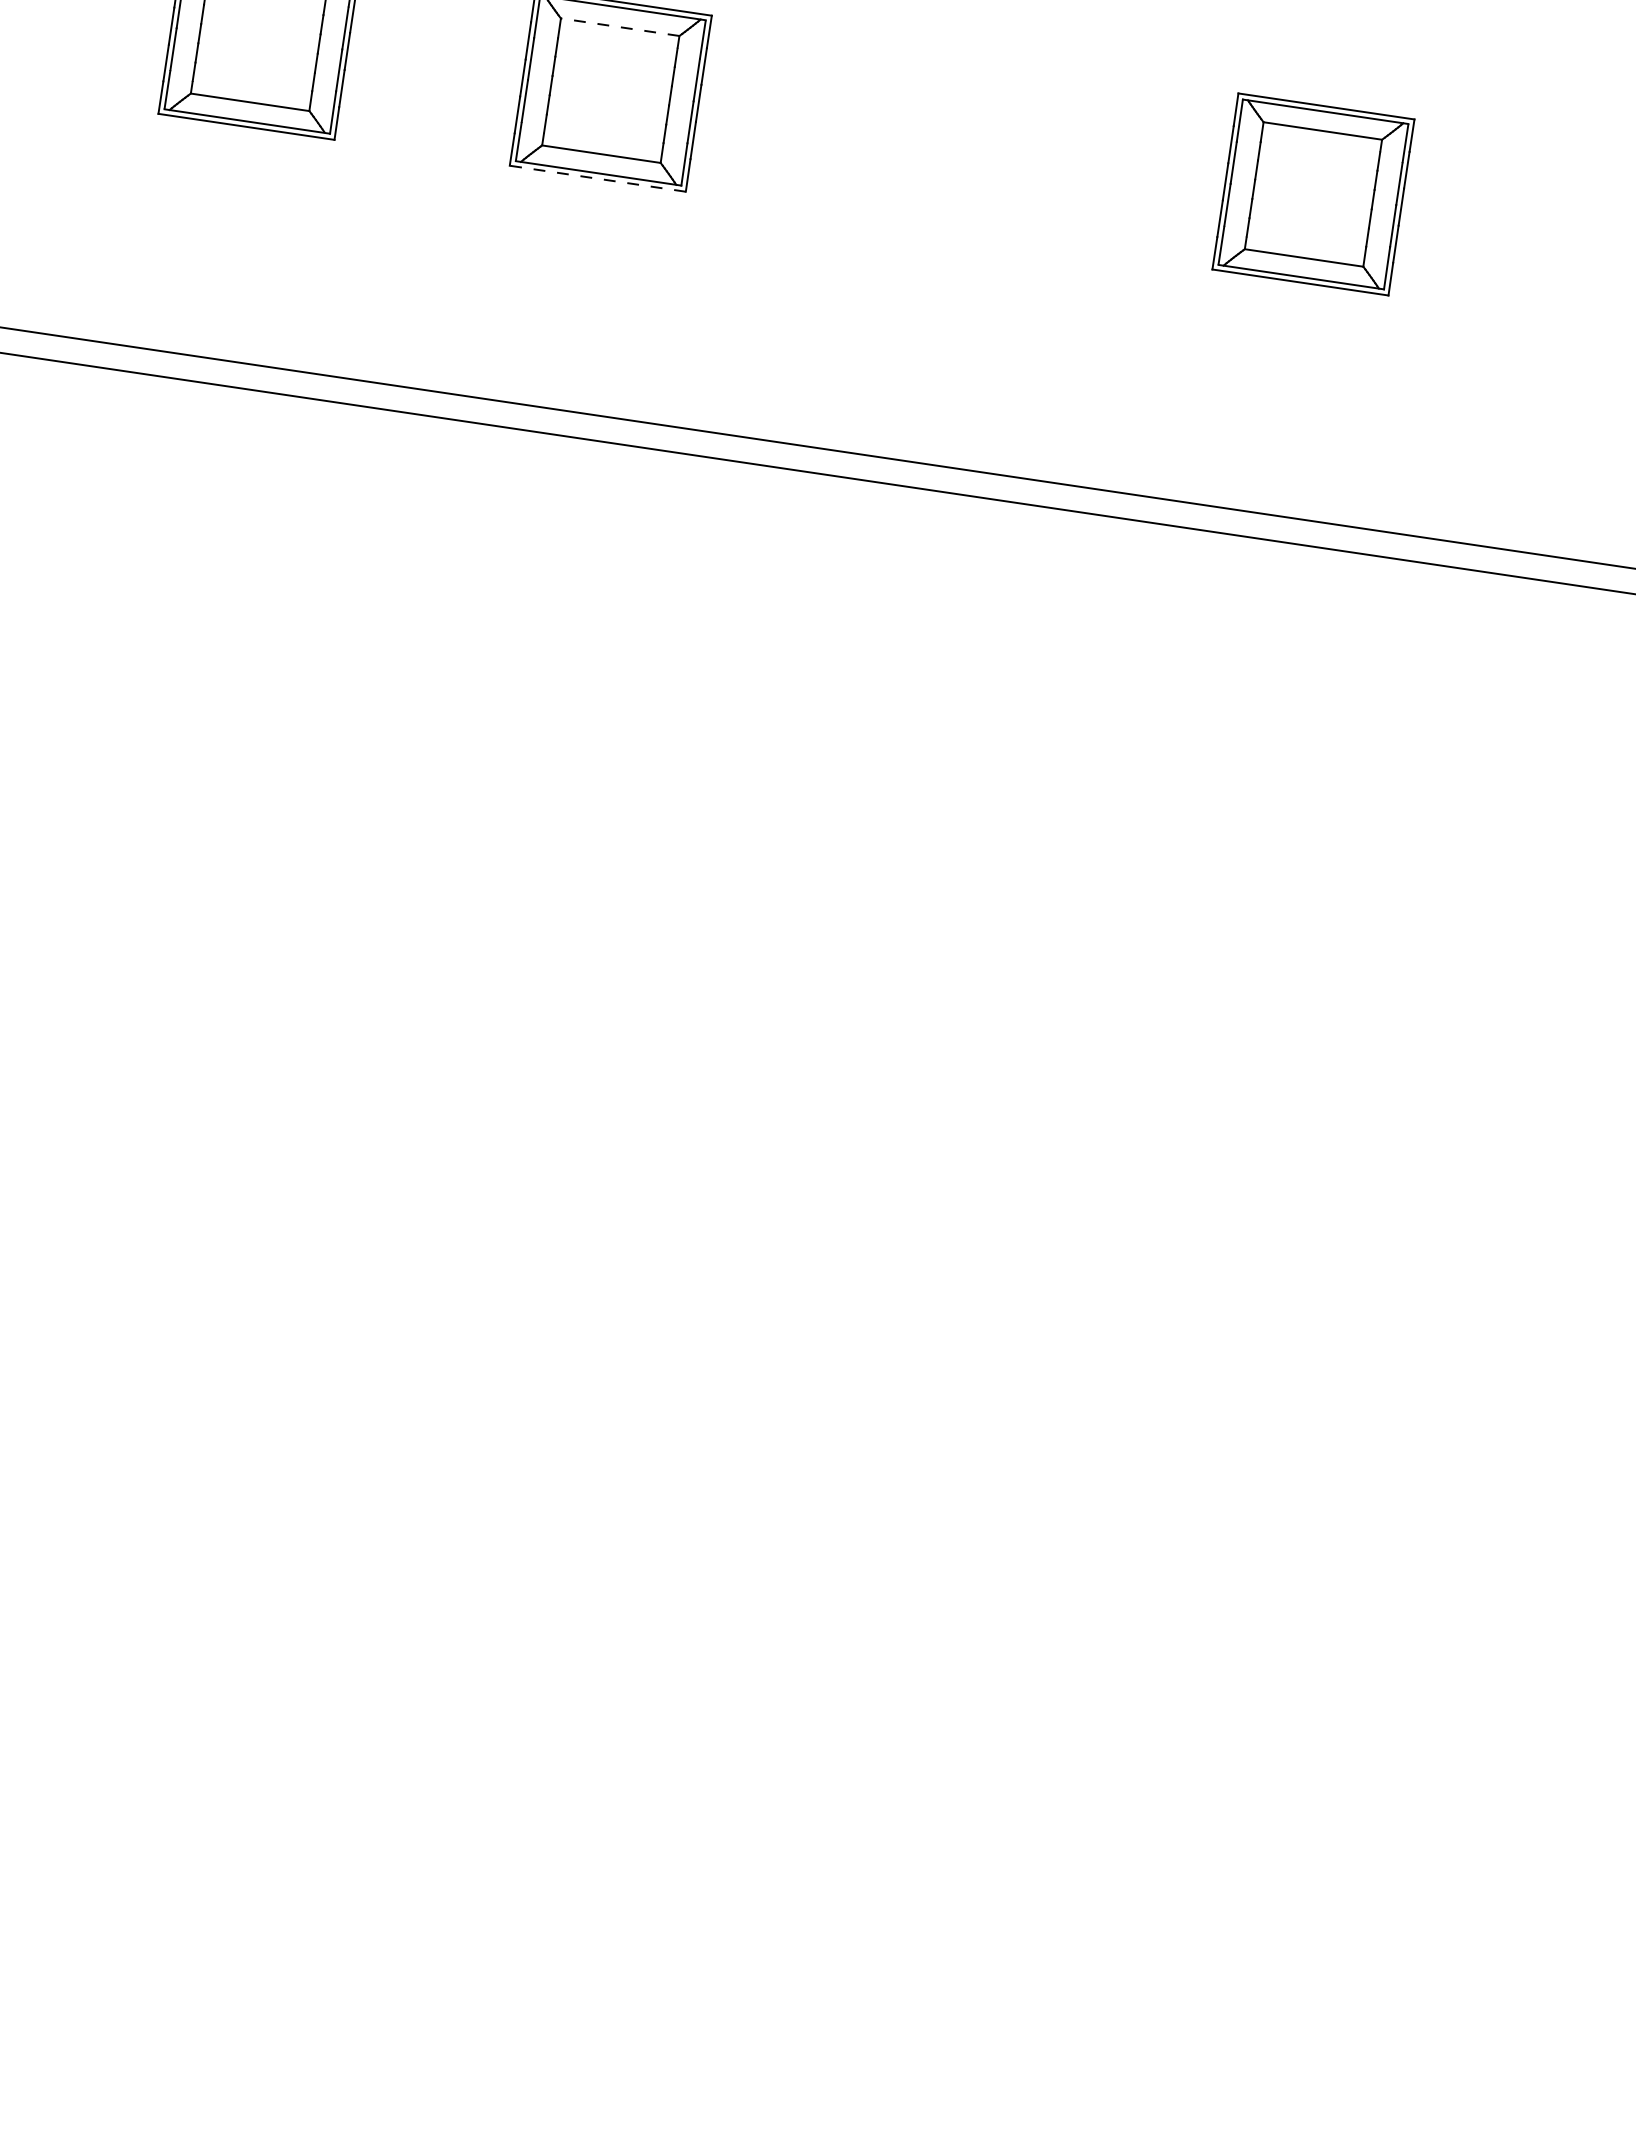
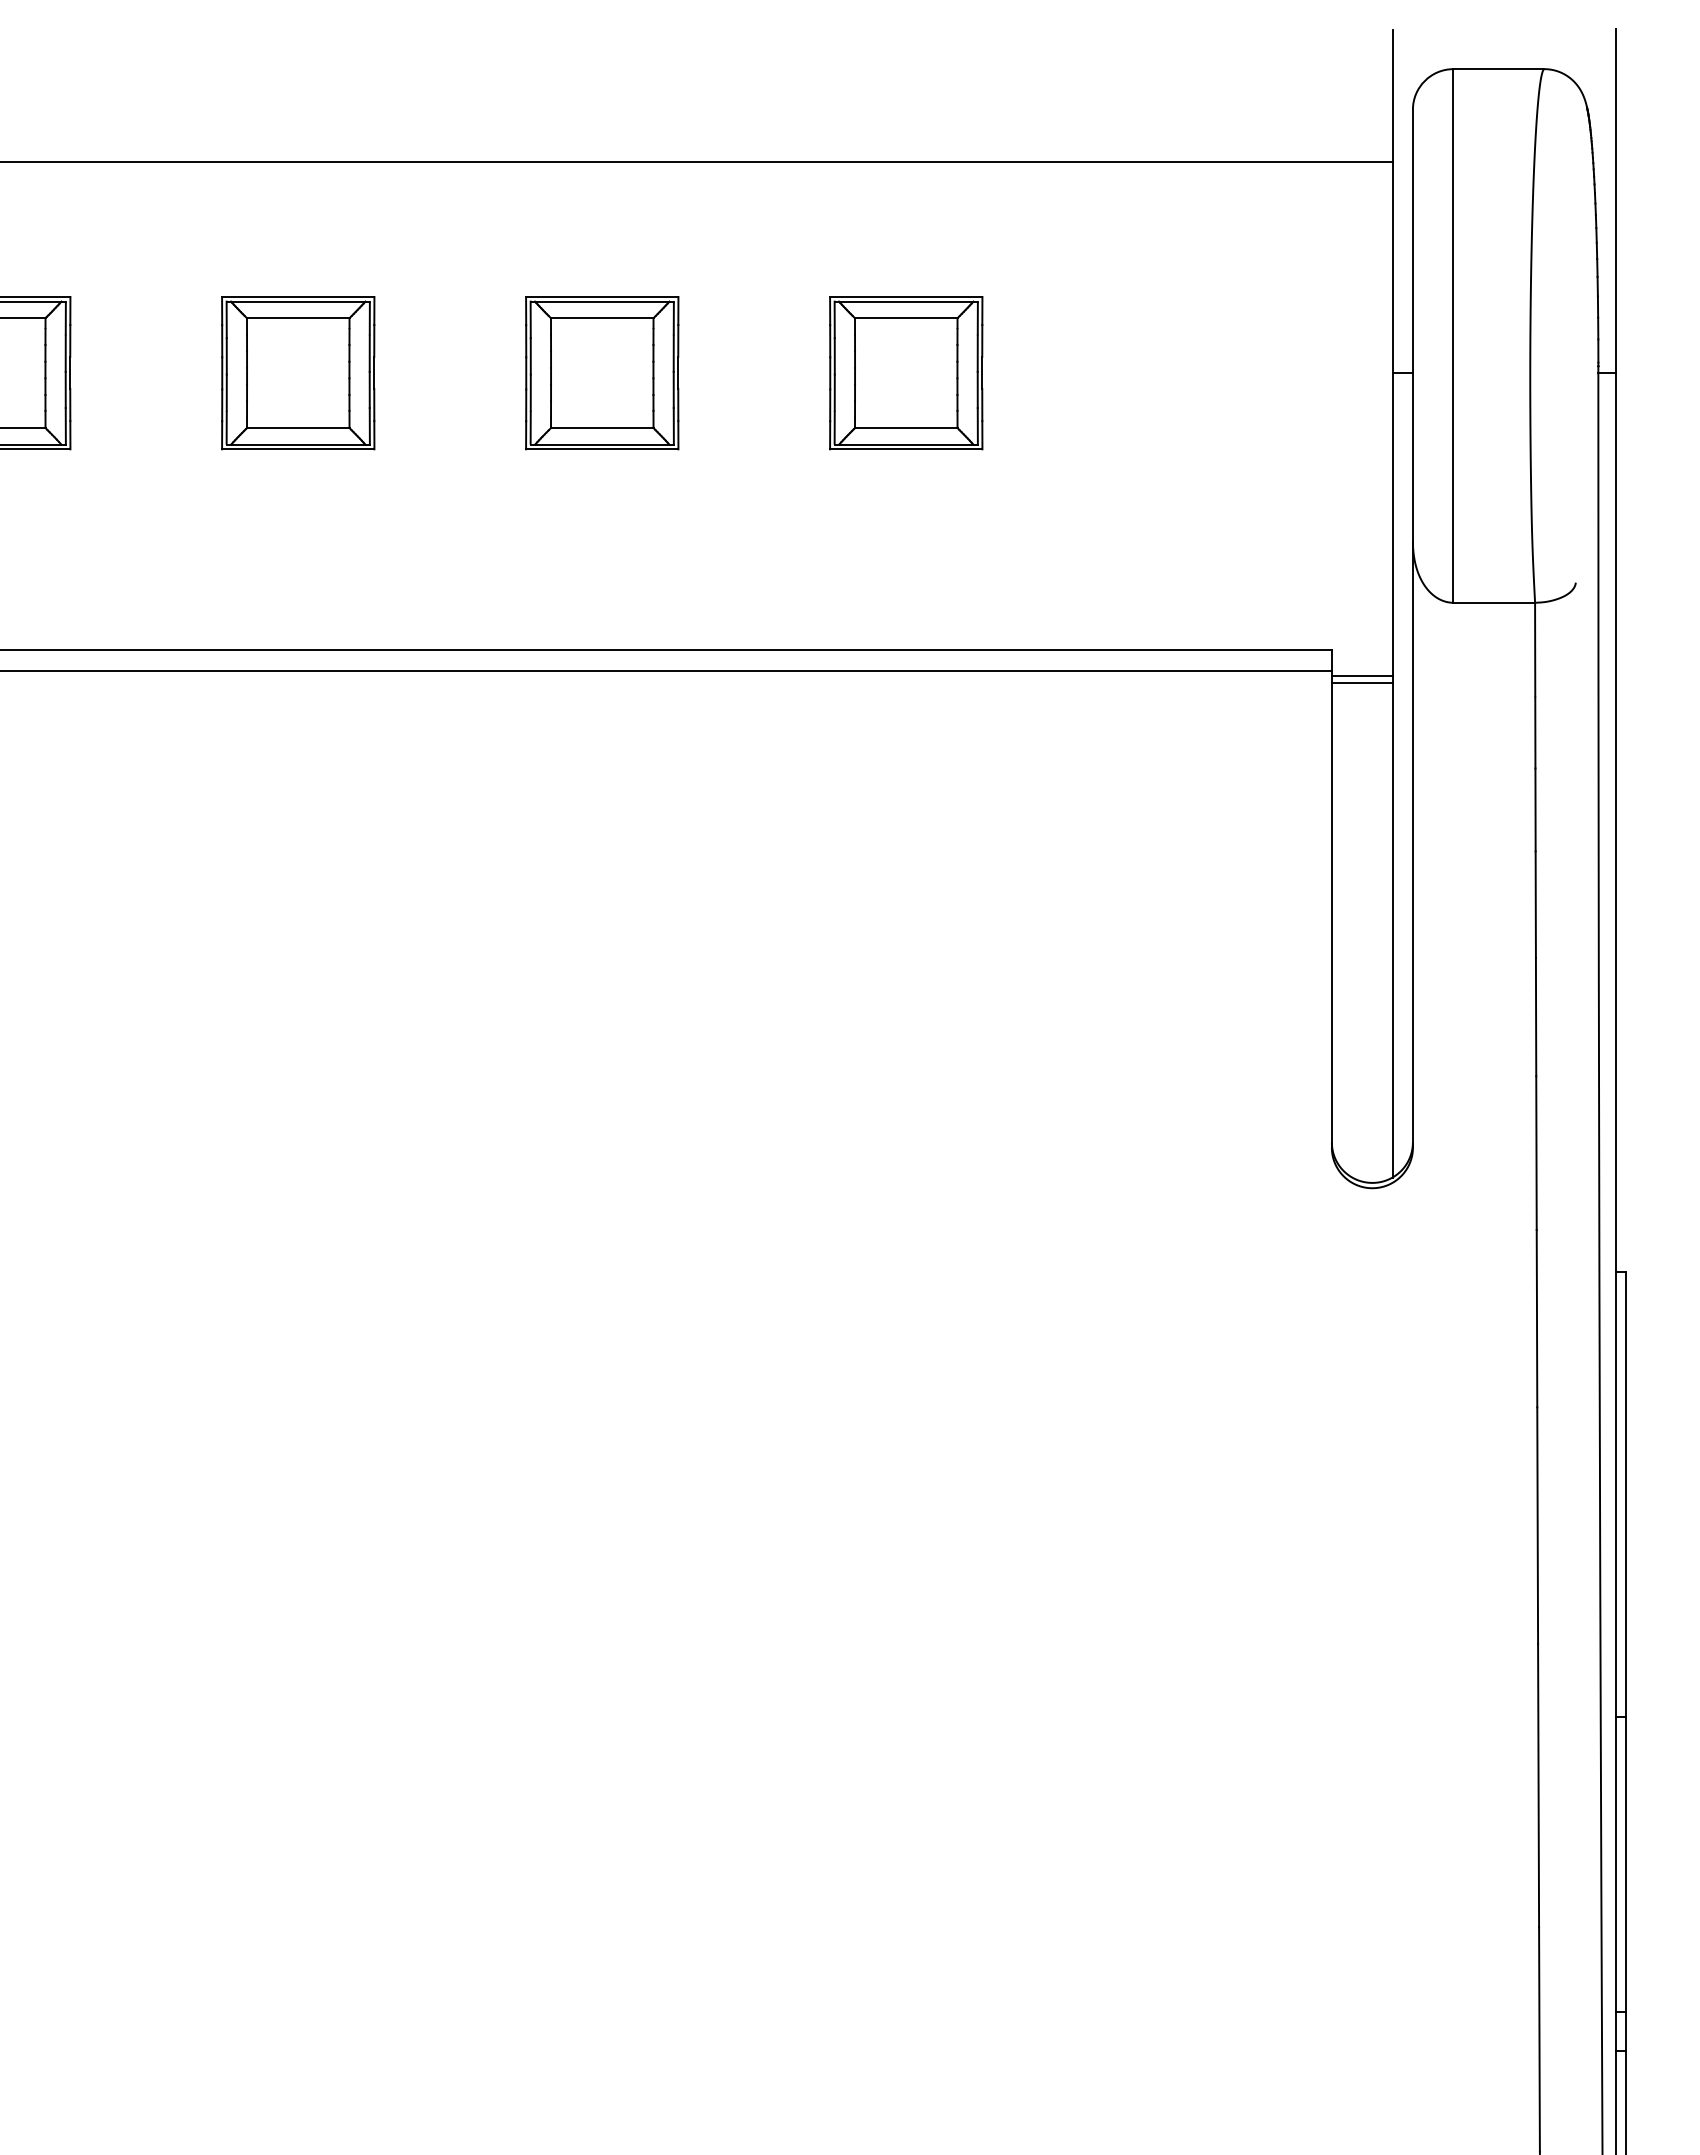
line: (619, 27) -> (297, 318), dashed -> solid
part: (962, 143) -> (602, 373), added
line: (596, 178) -> (297, 449), dashed -> solid

